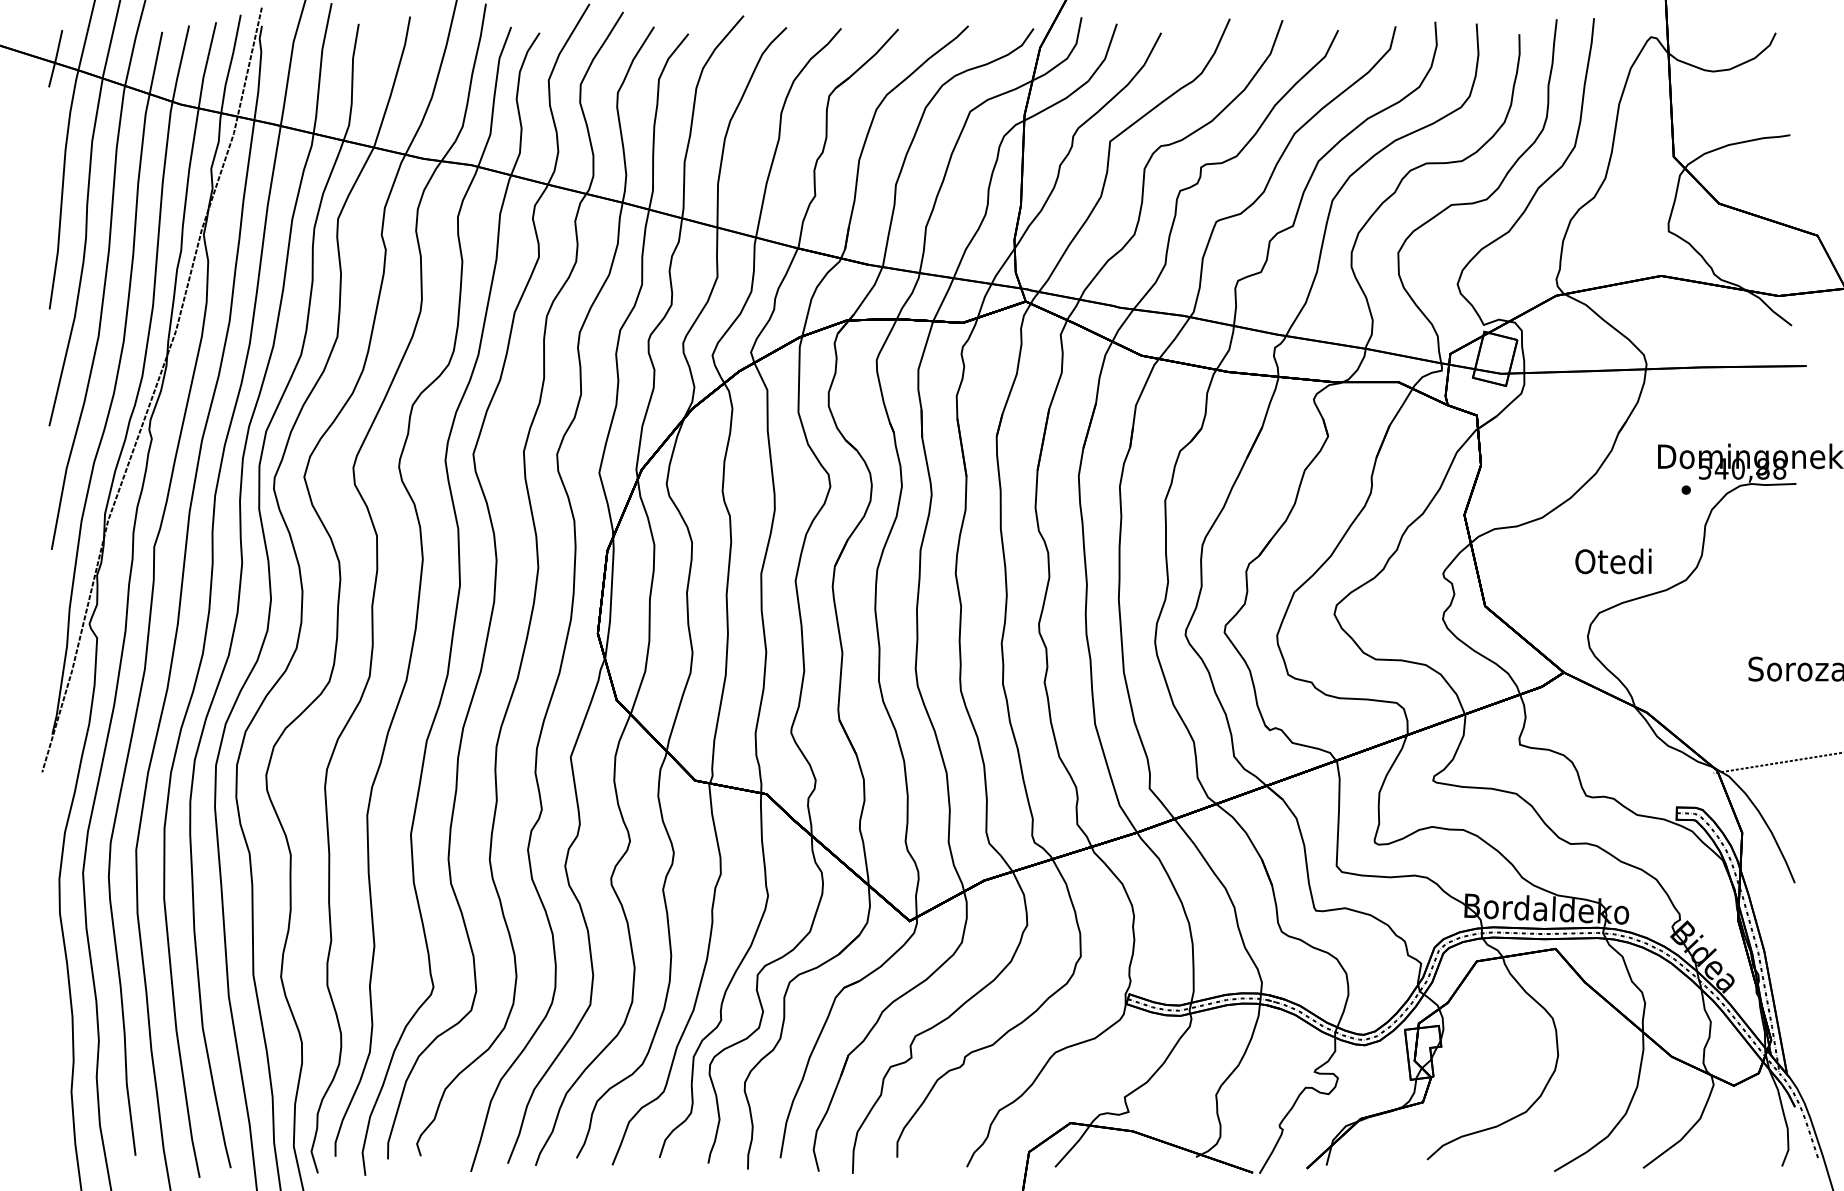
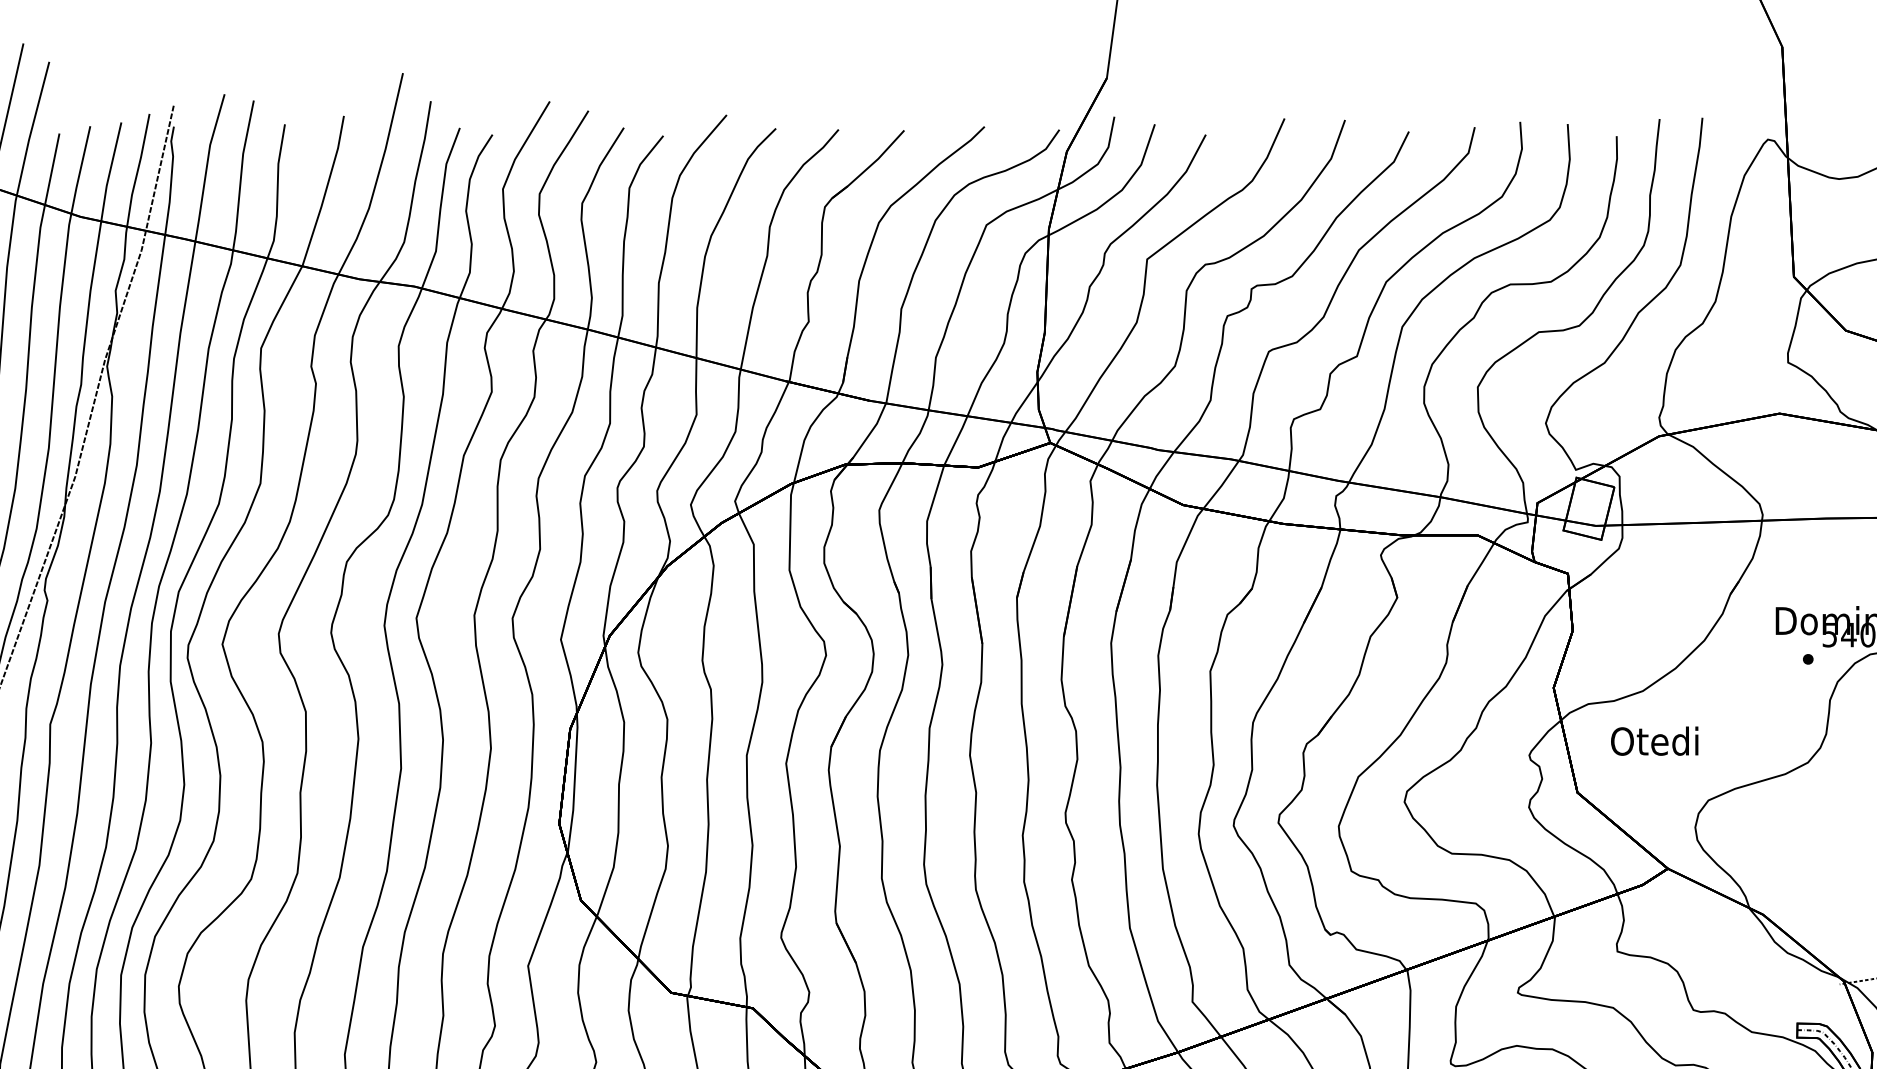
text: (1613, 561) -> (1654, 741), moved

